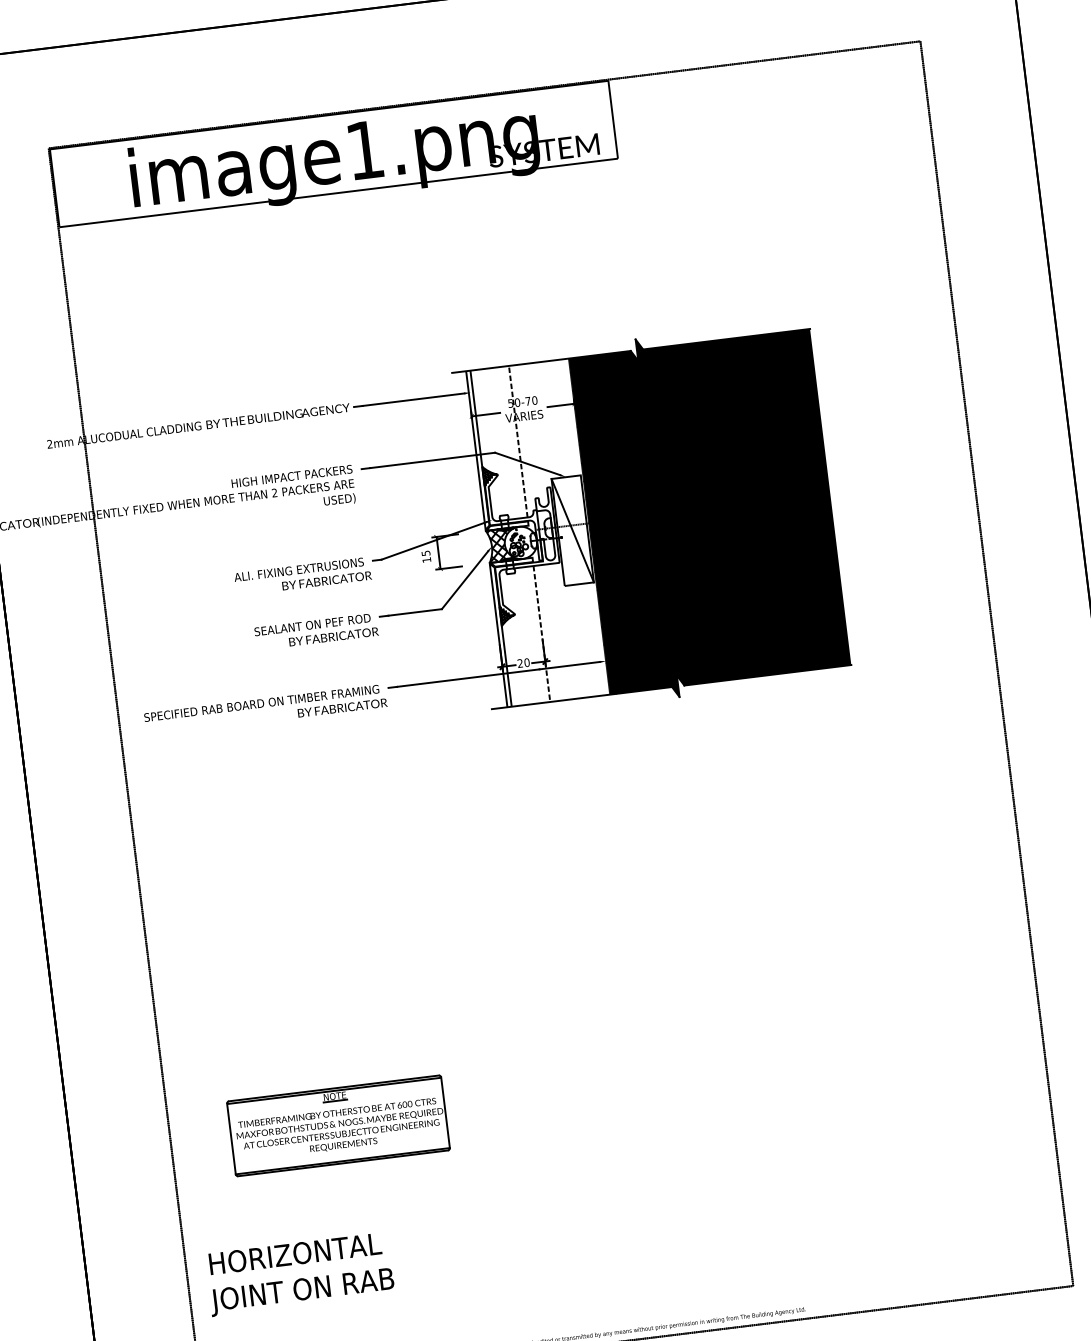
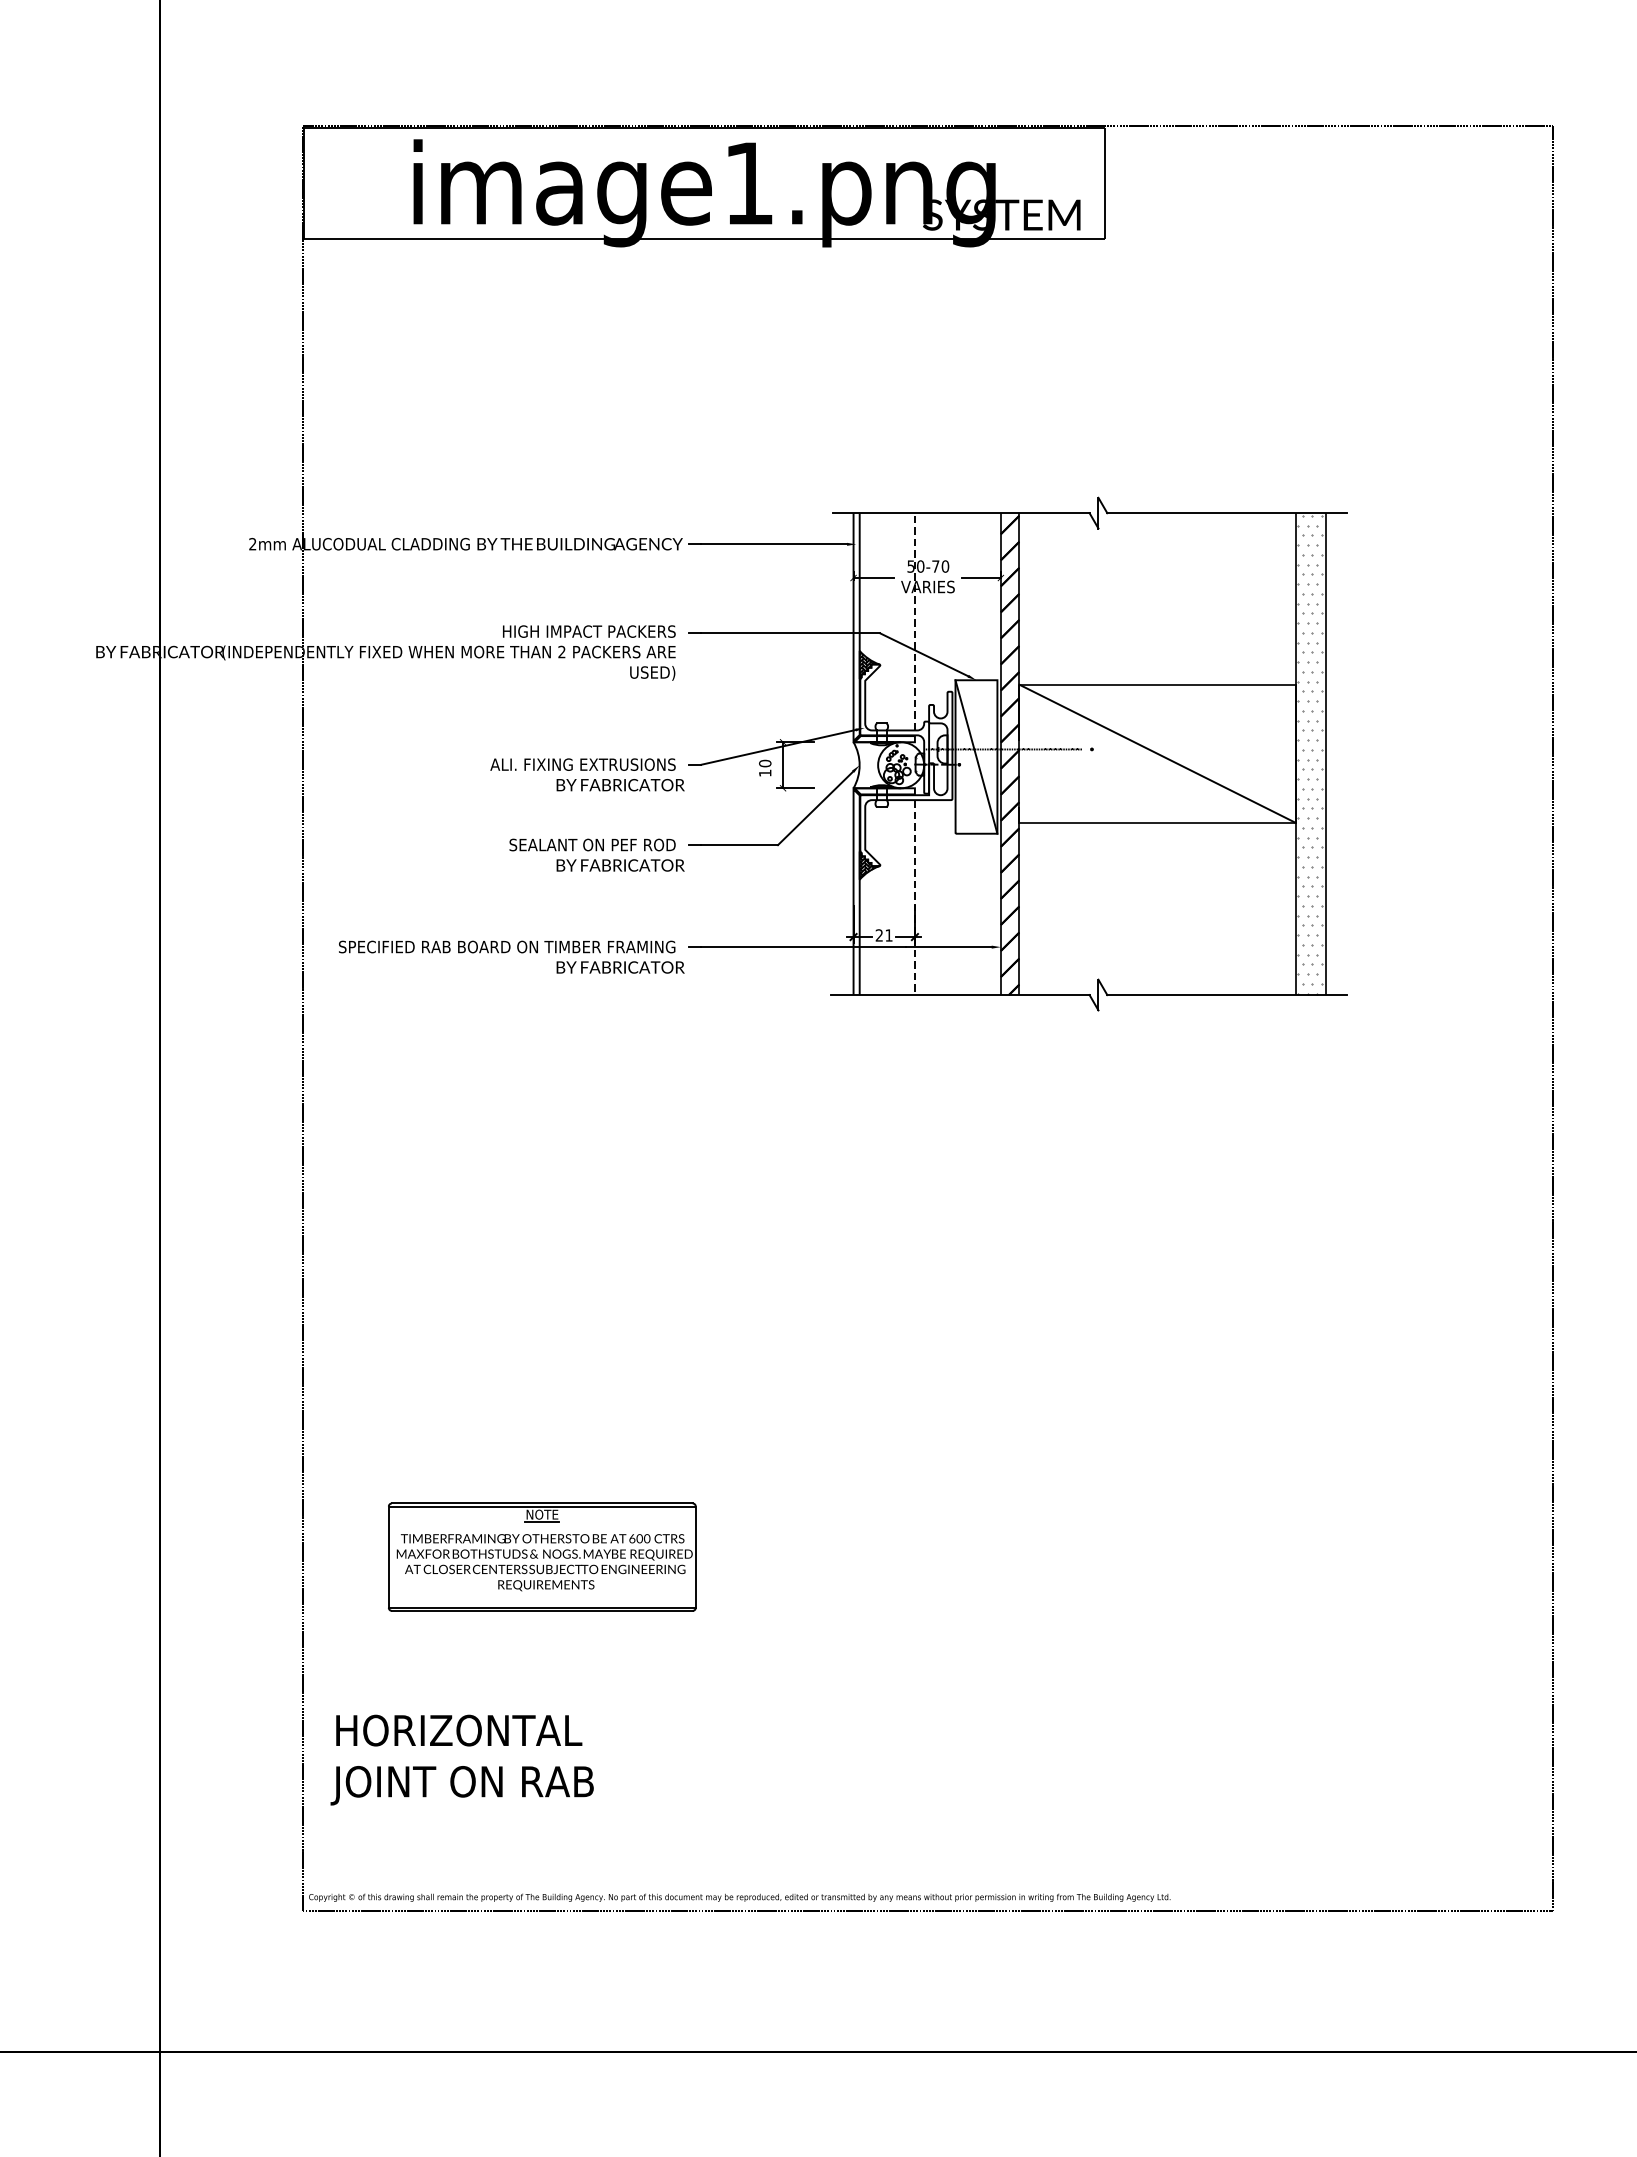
fill: (709, 511) -> (1173, 753), removed
hatch: (504, 545) -> (877, 765), removed
text: (426, 553) -> (765, 763), 15 -> 10
text: (526, 662) -> (888, 935), 20 -> 21

